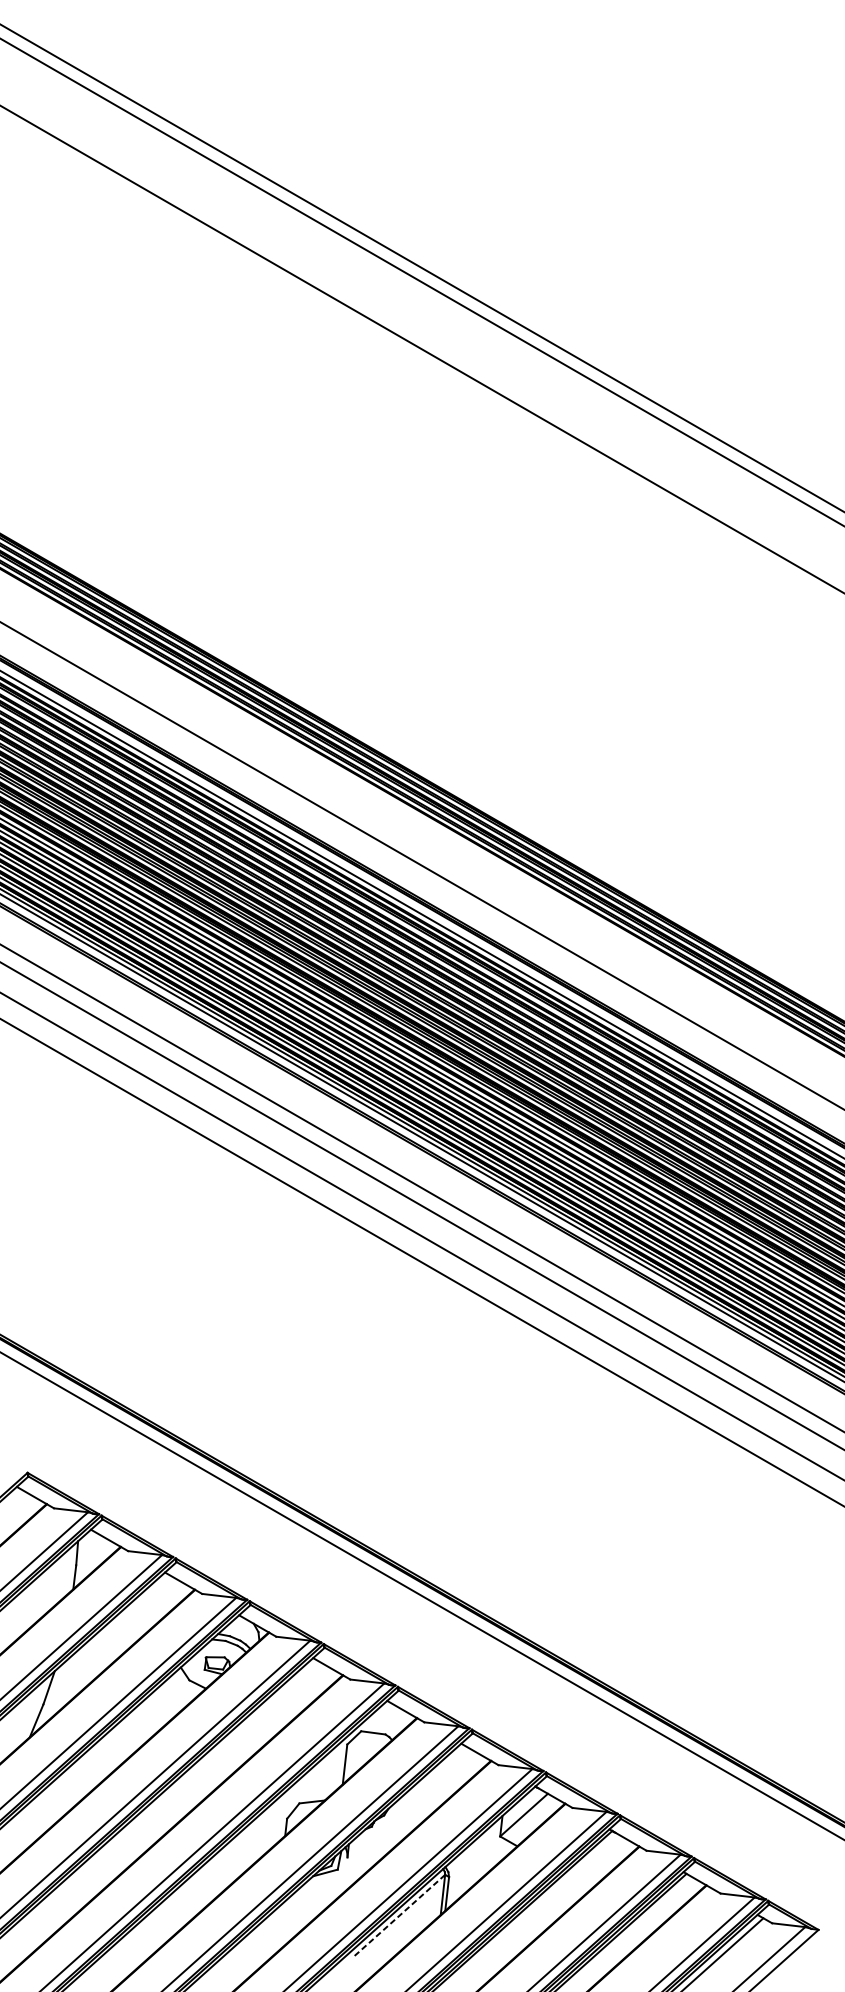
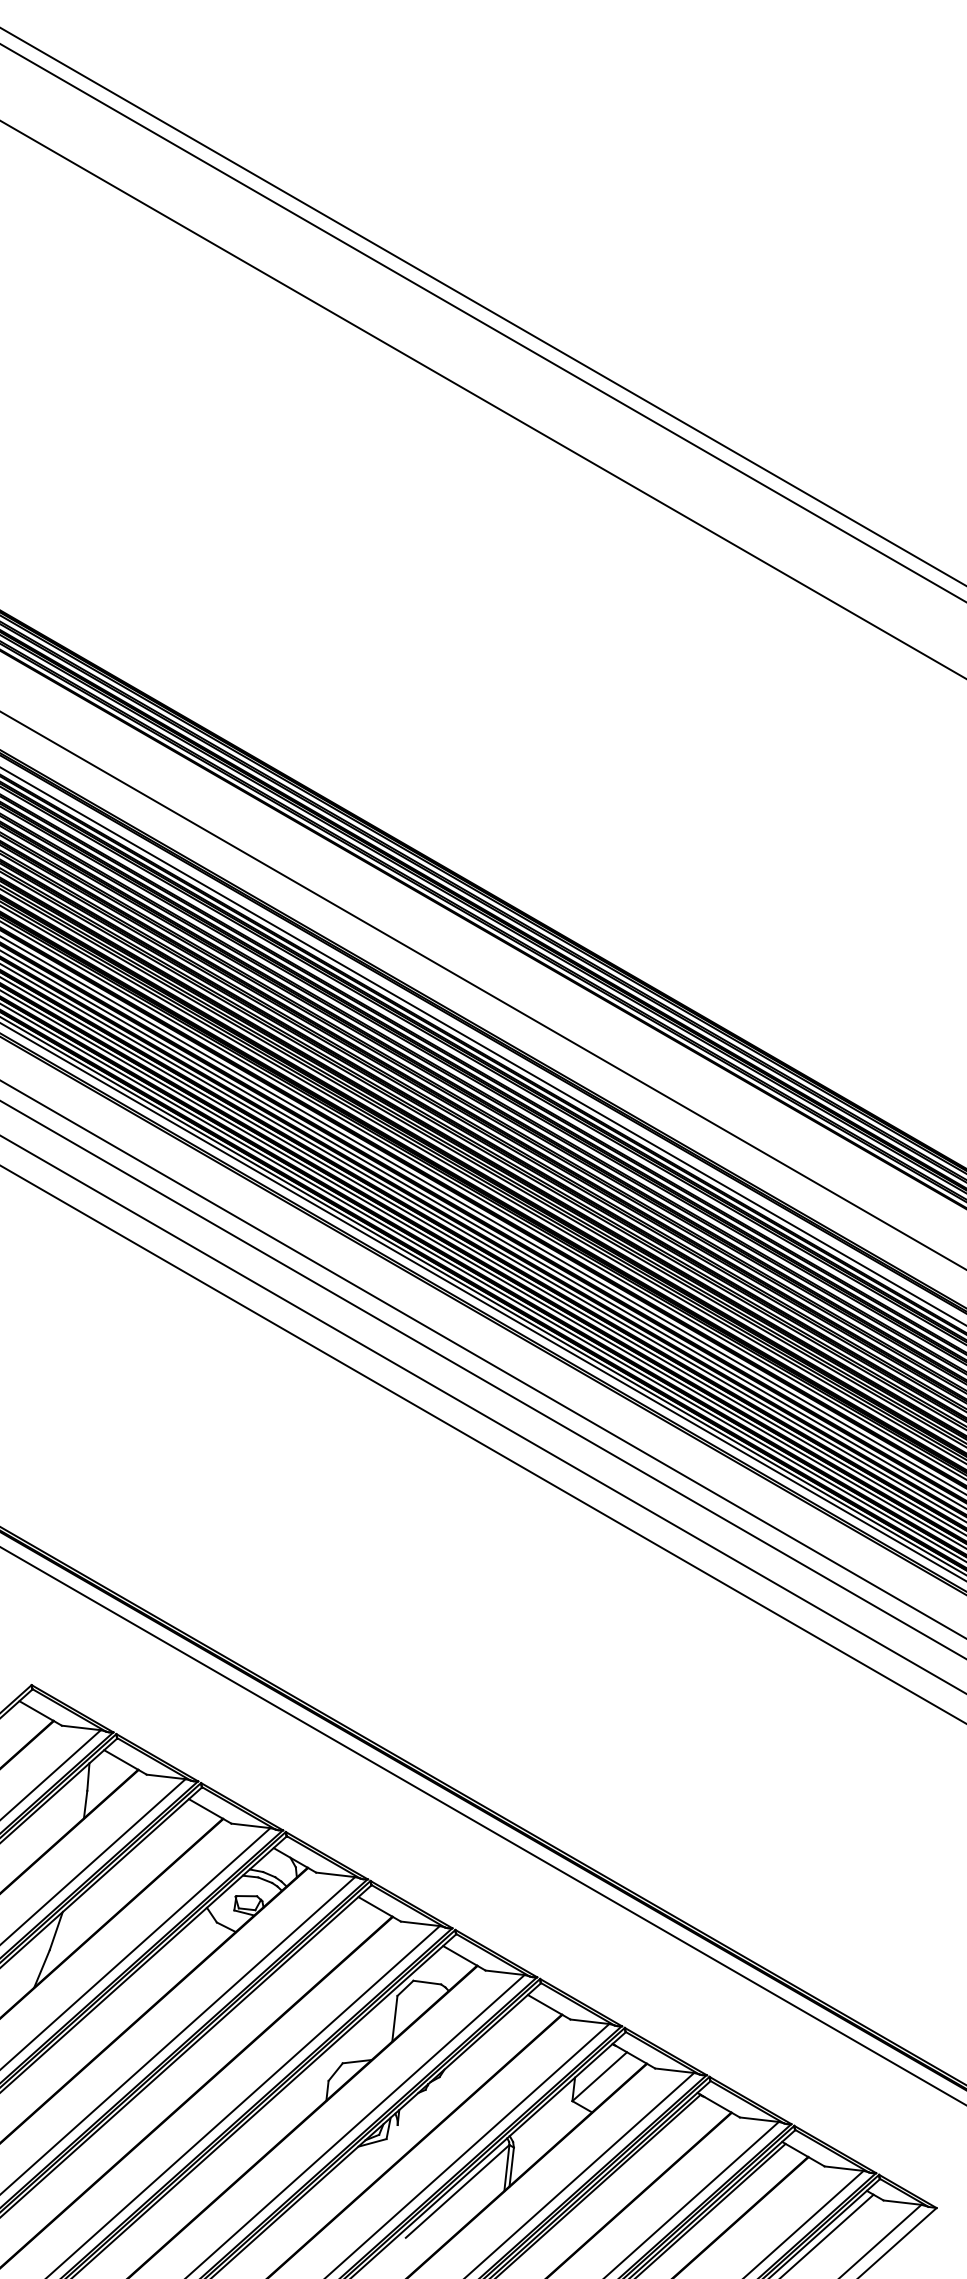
line: (399, 1915) -> (457, 2191), dashed -> solid

